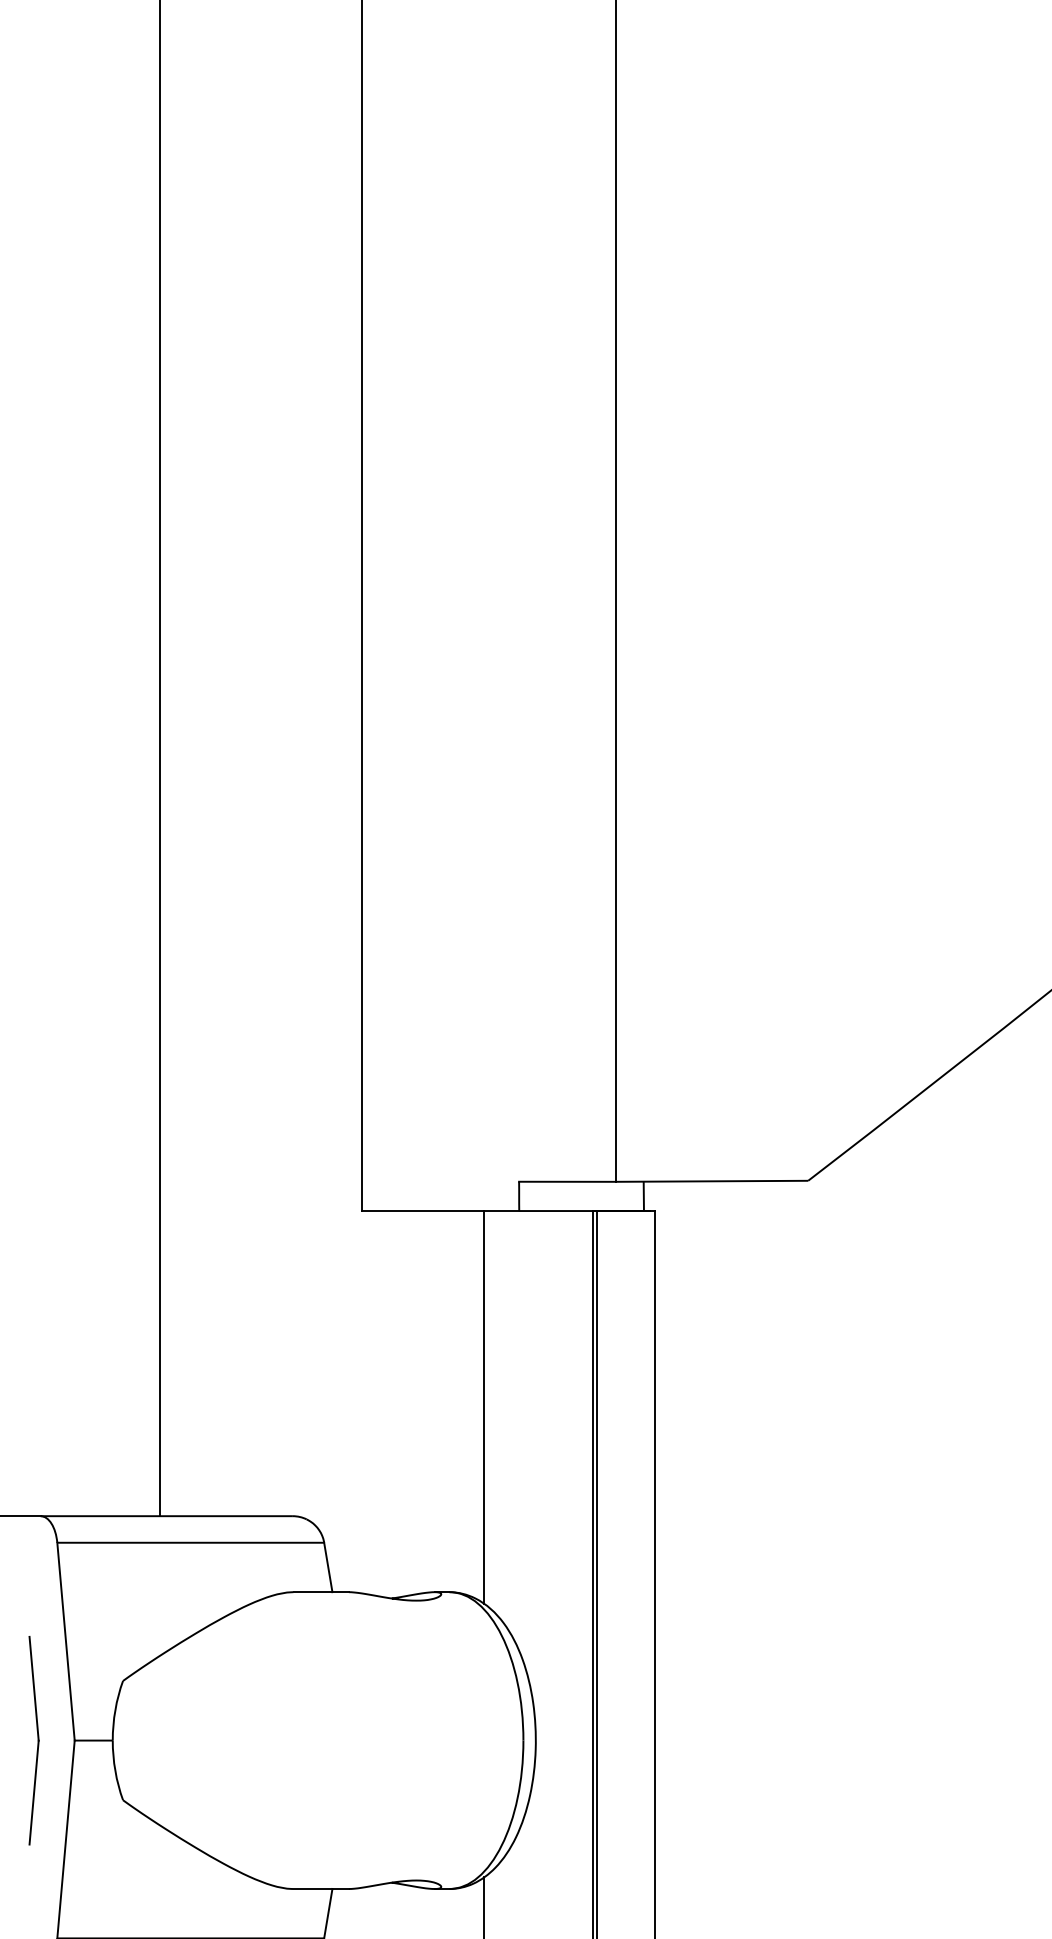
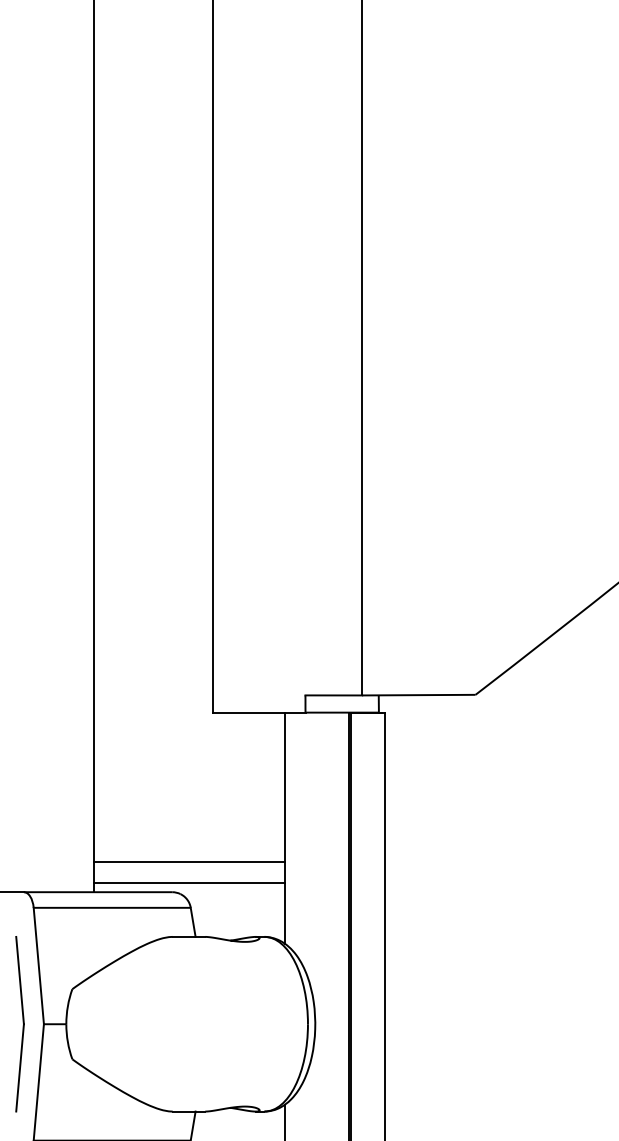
line: (322, 1465) -> (189, 862), added
line: (322, 1501) -> (189, 883), added
part: (33, 1741) -> (19, 1024), size x1.43

